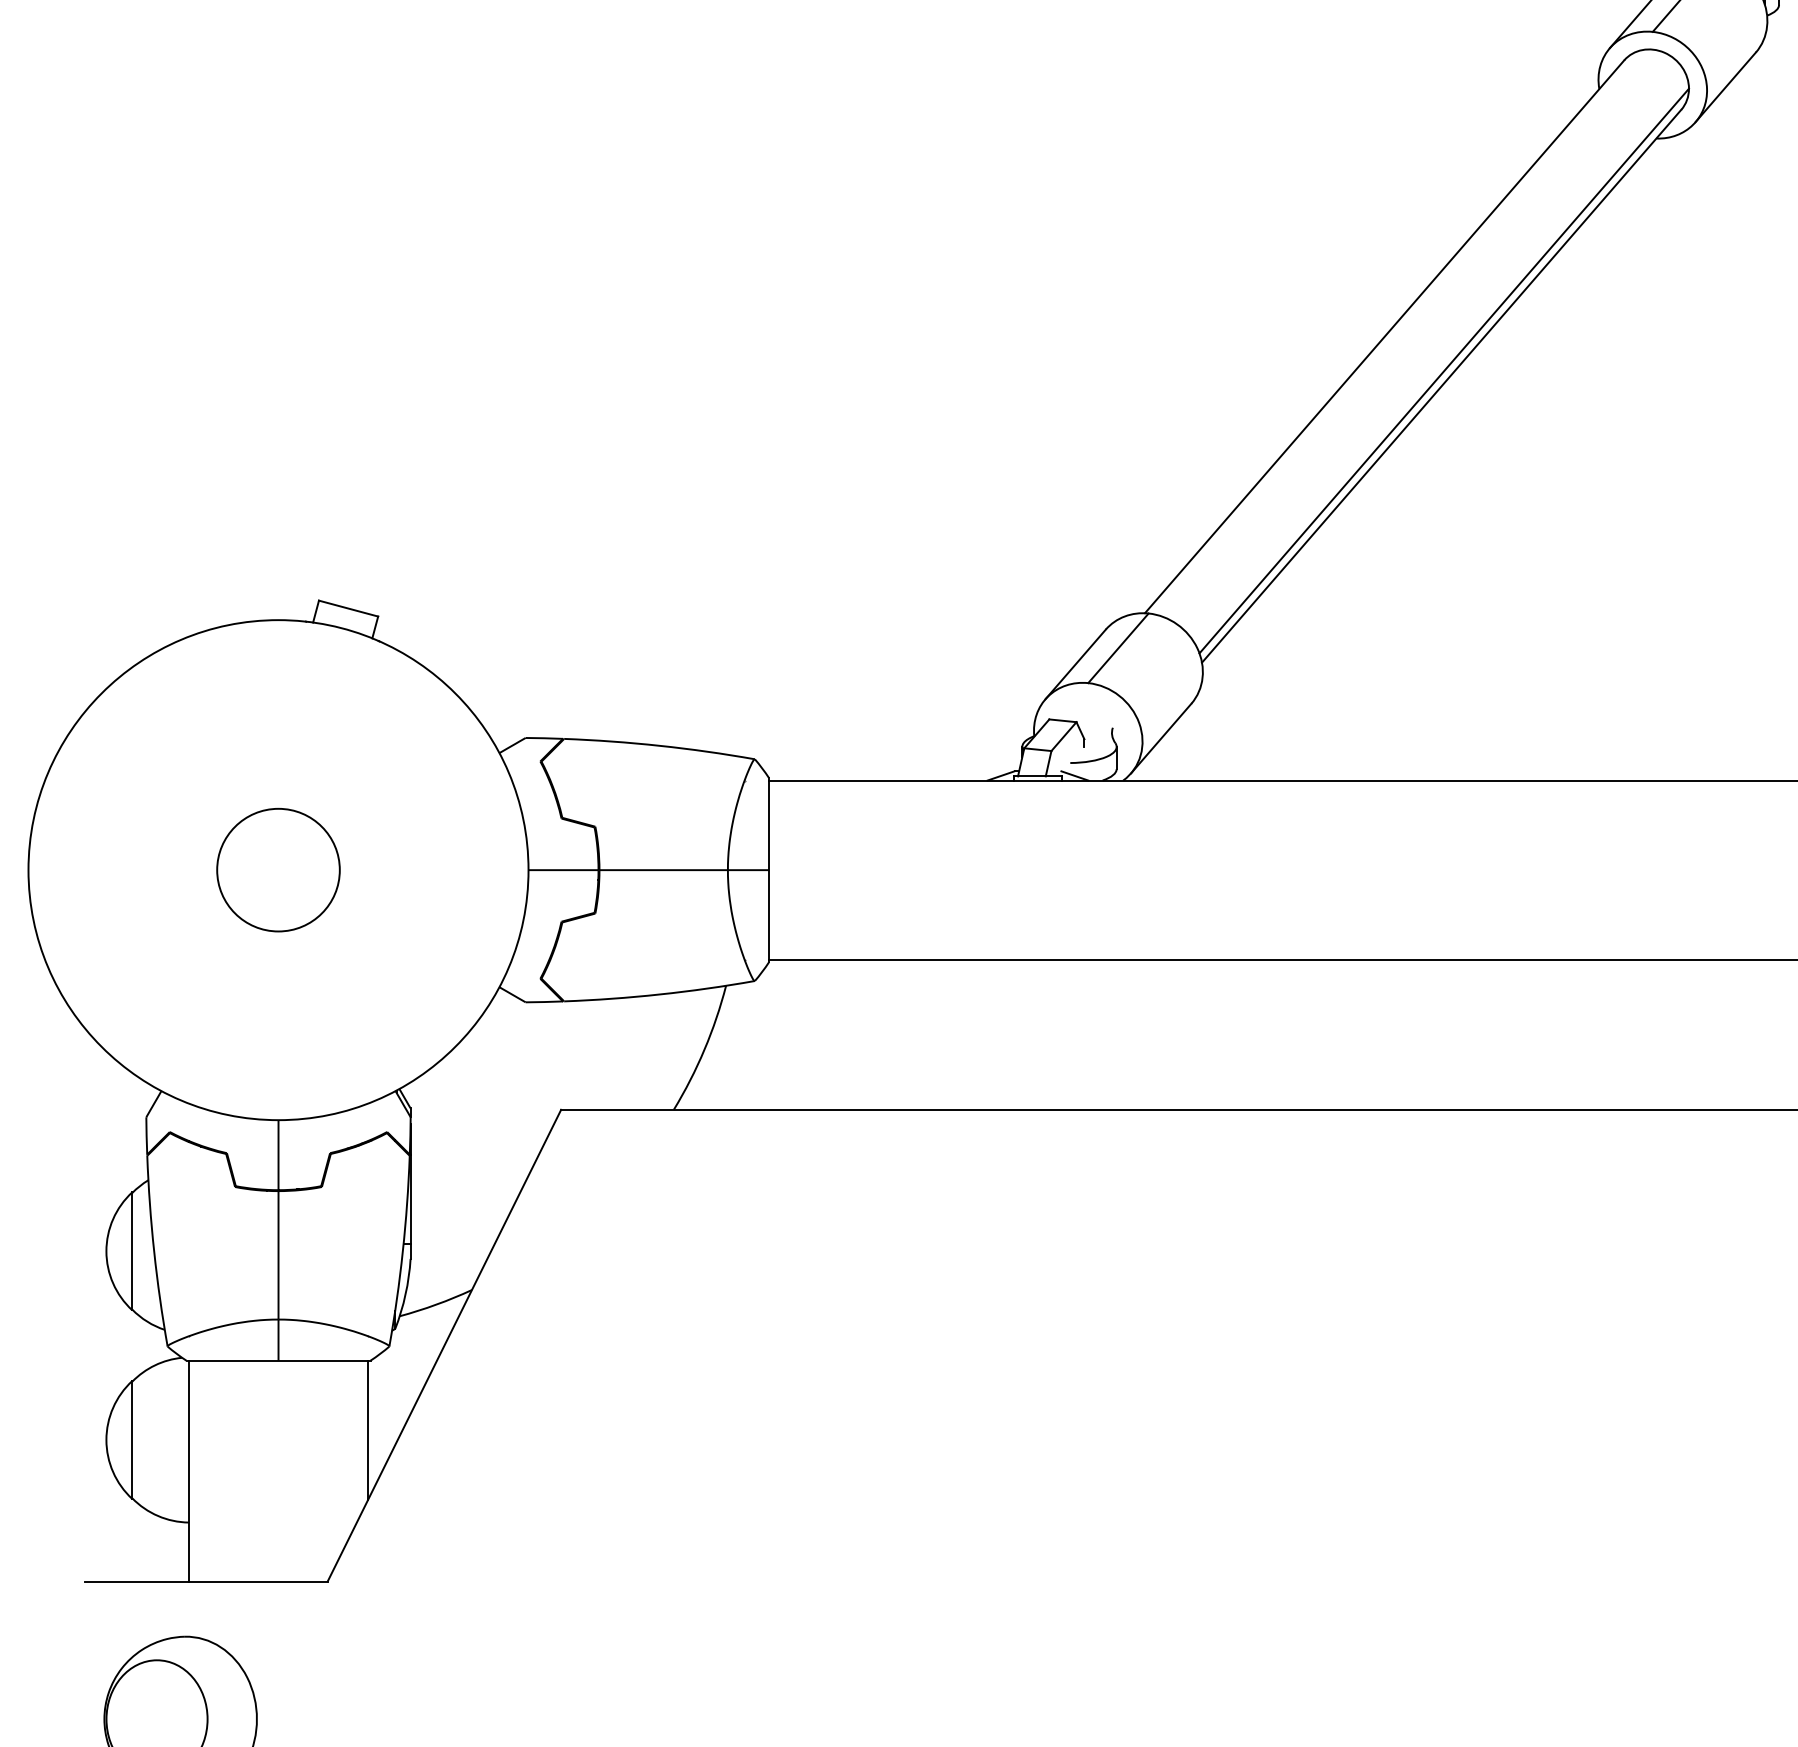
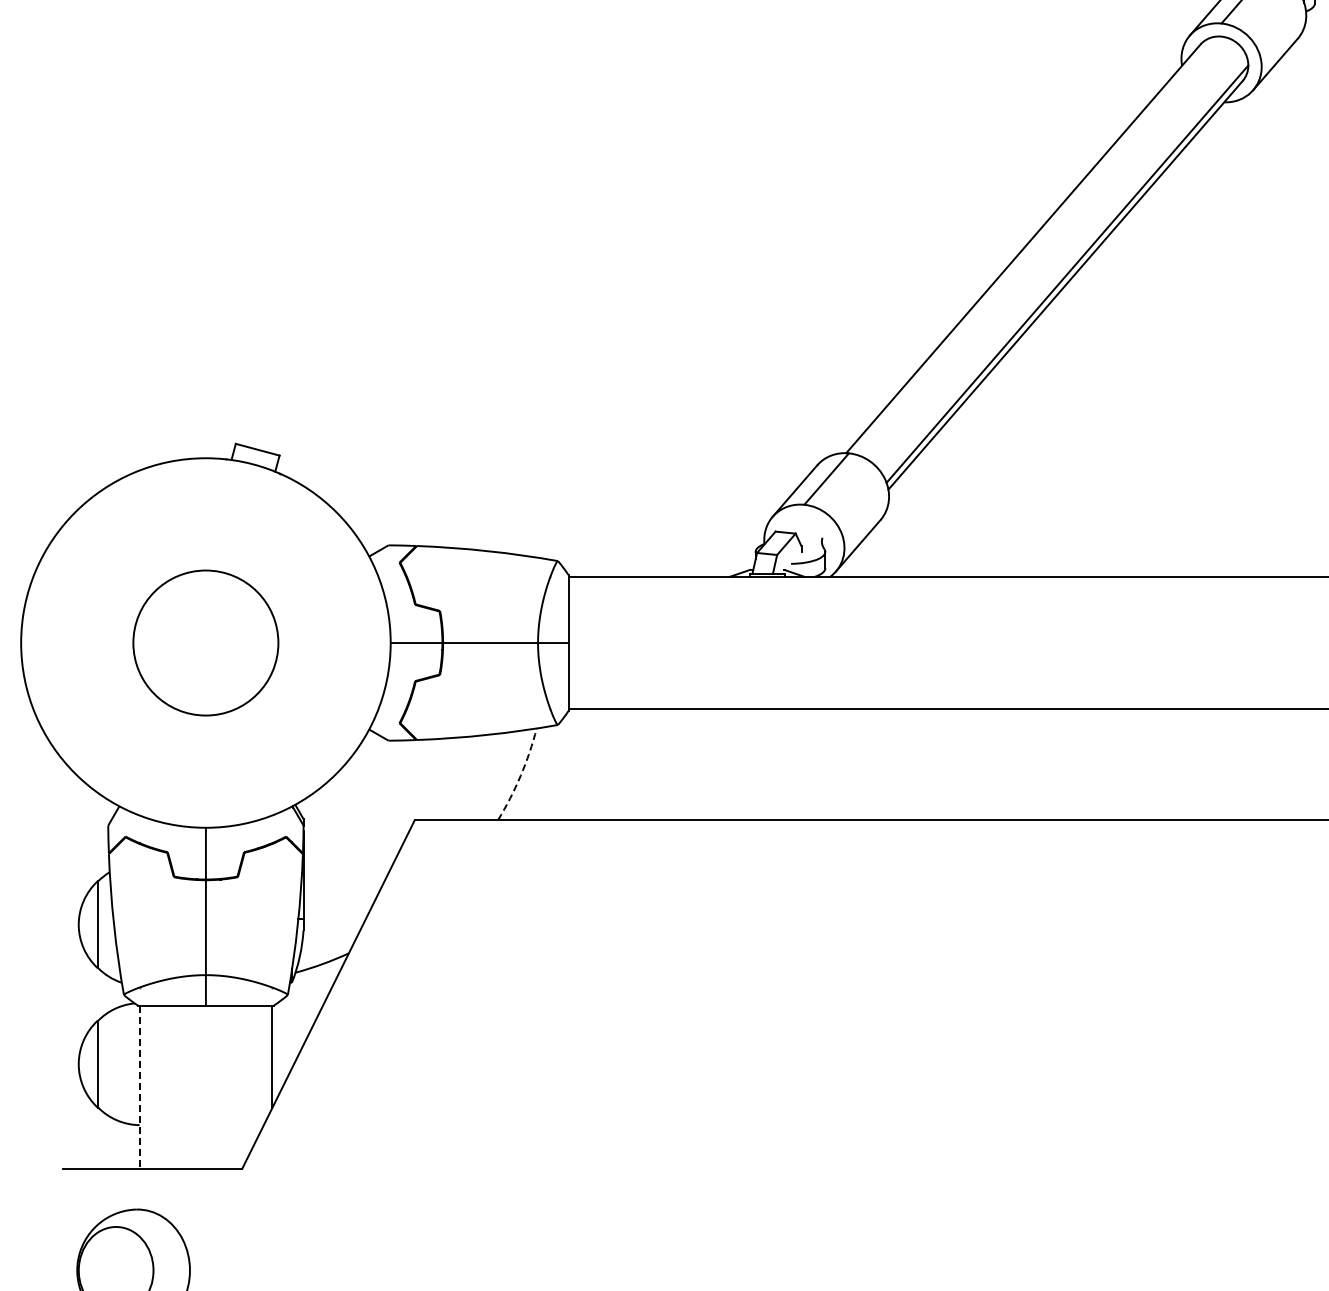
circle: (277, 869) -> (205, 642), size x1.6
arc: (704, 1049) -> (520, 775), solid -> dashed
line: (188, 1471) -> (139, 1087), solid -> dashed

